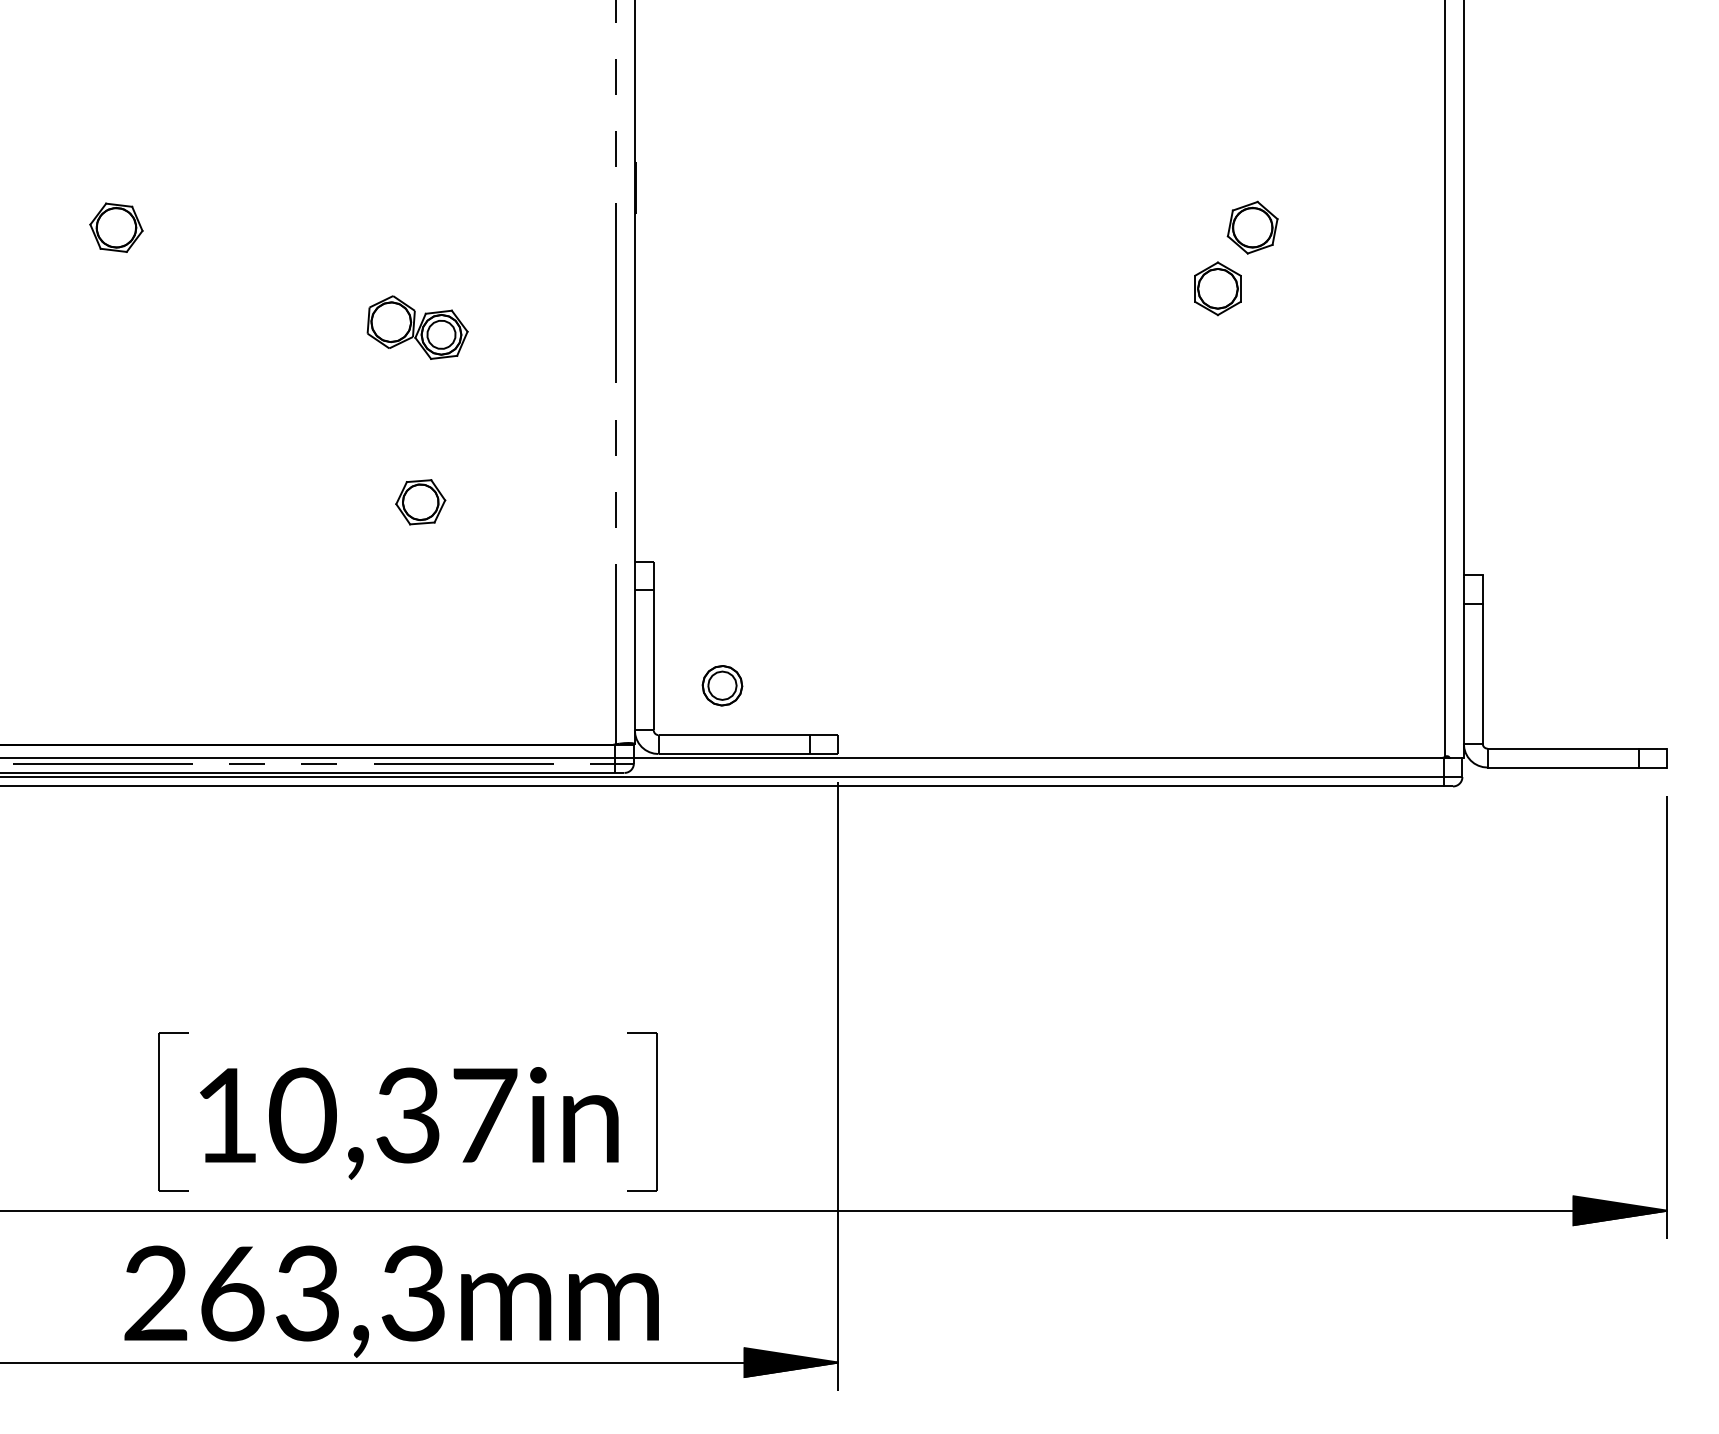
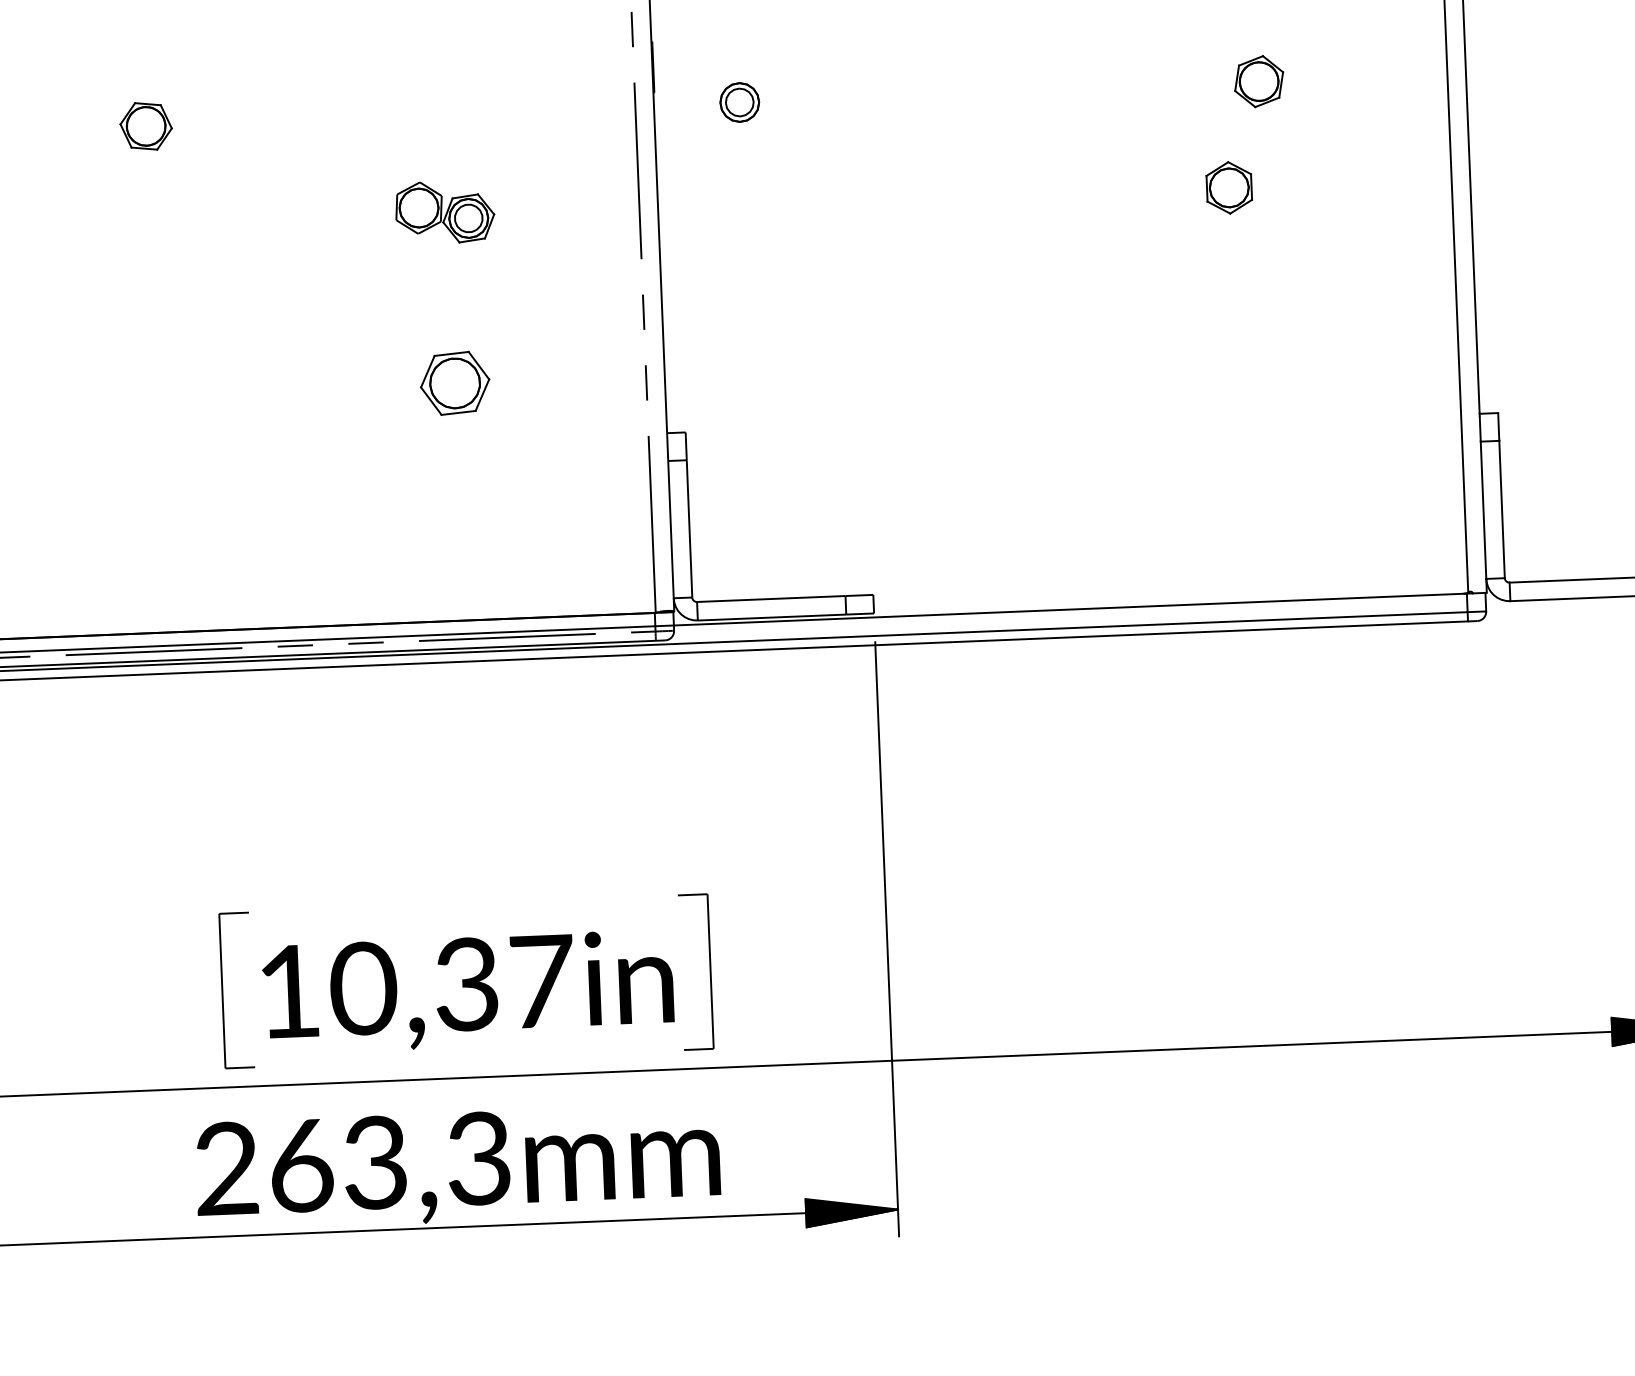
part: (1217, 288) -> (1228, 187), moved
part: (420, 501) -> (454, 382), size x1.43
part: (722, 685) -> (739, 102), moved

